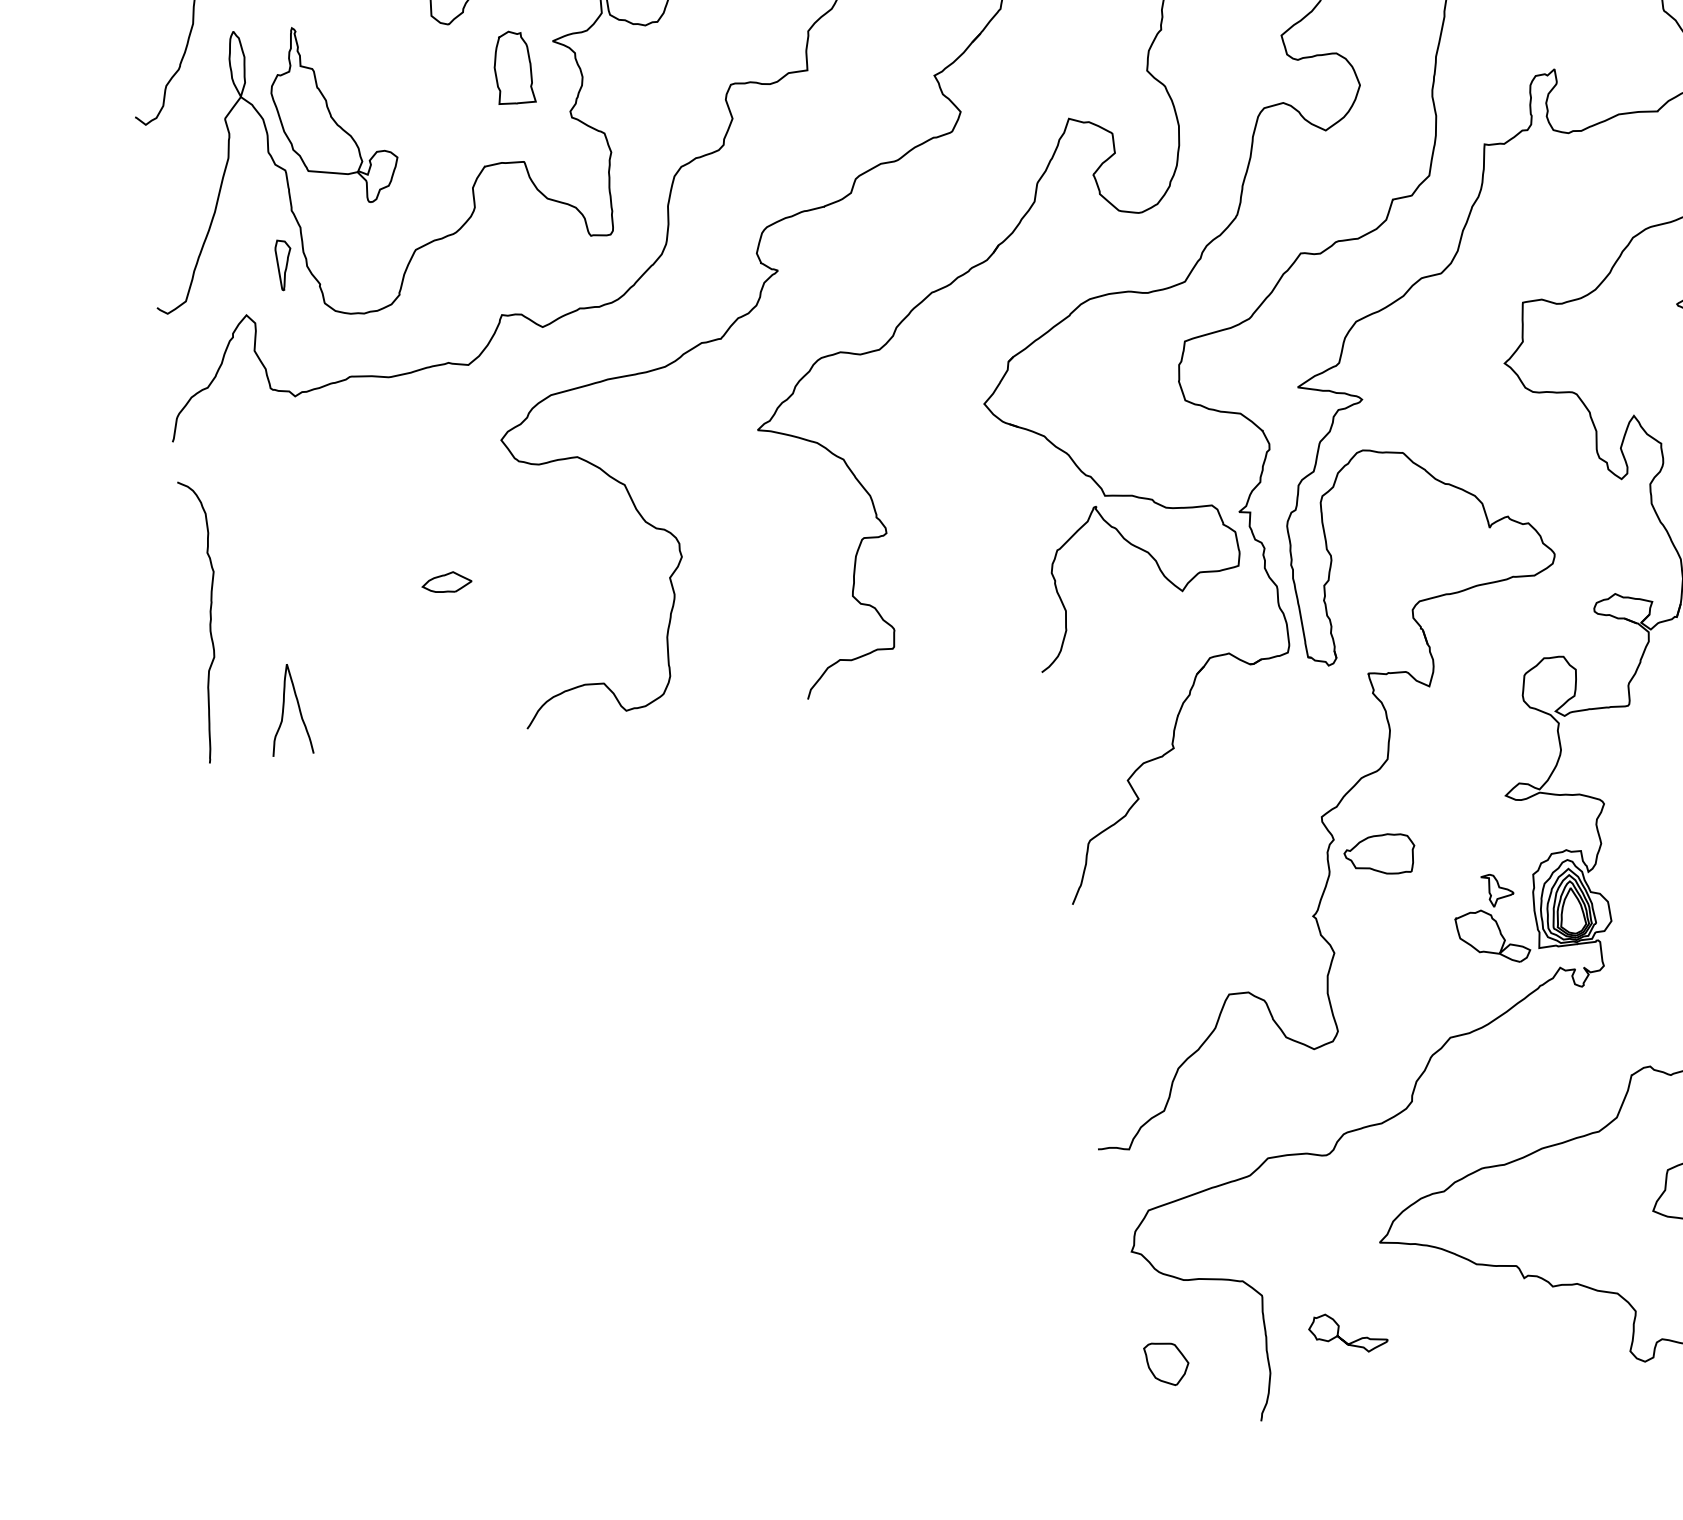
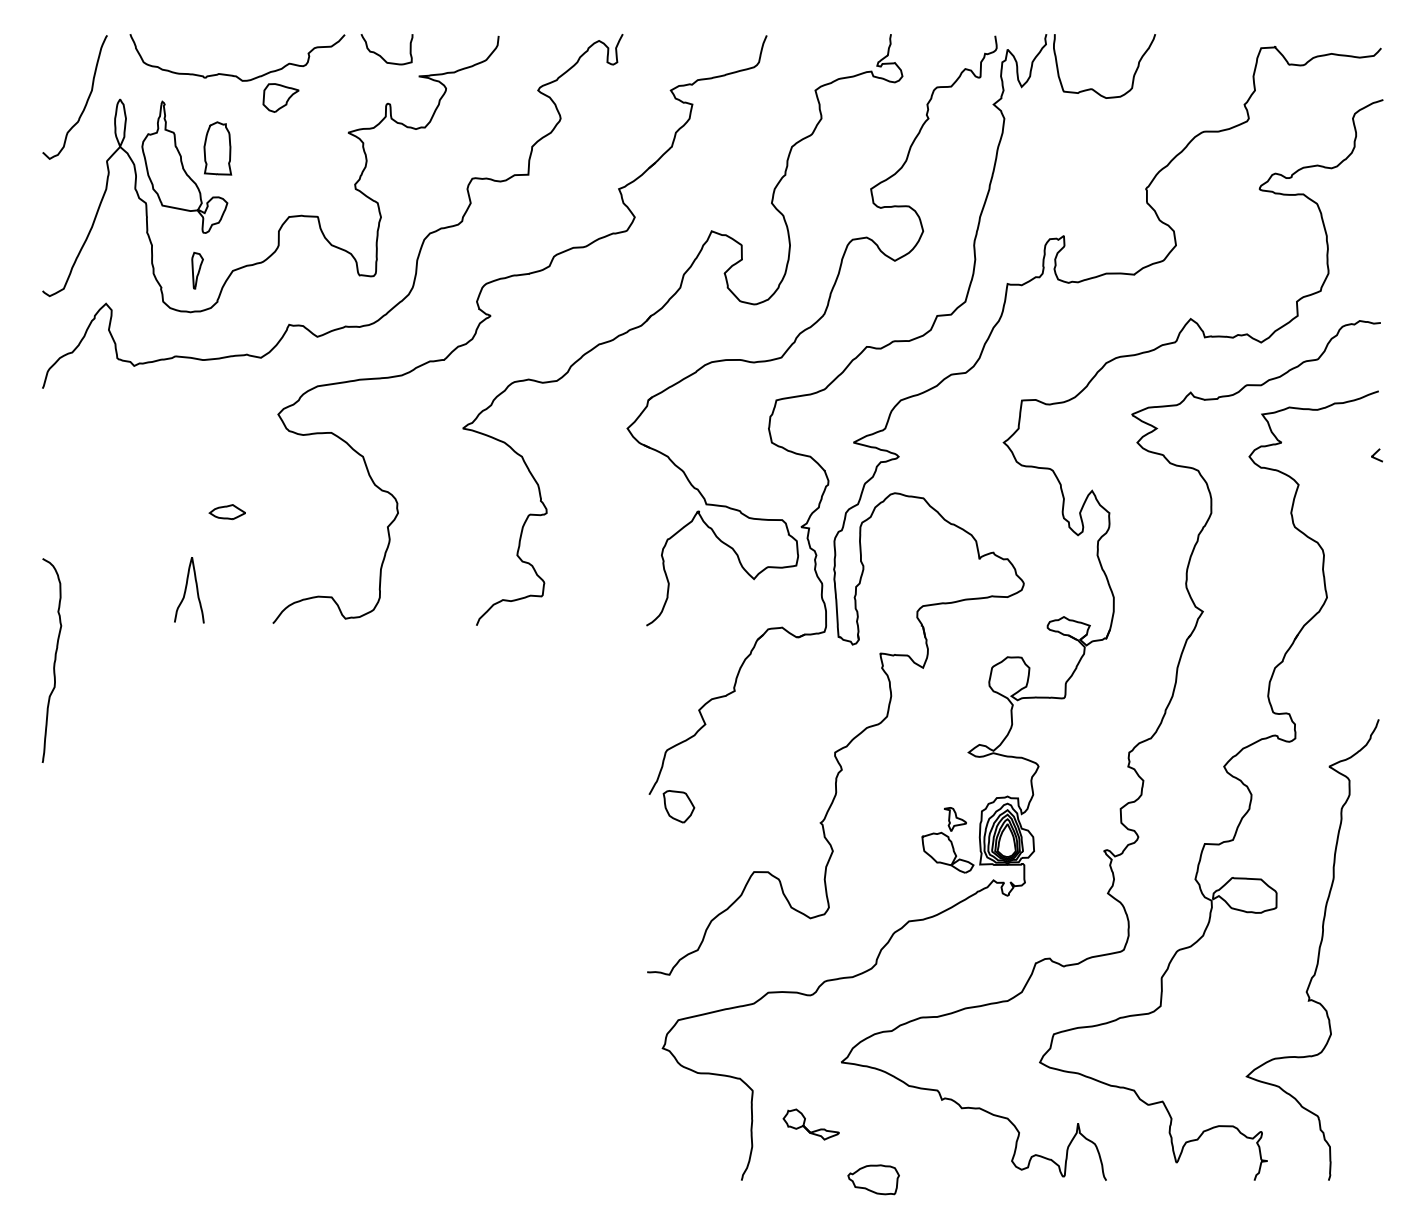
part: (512, 67) -> (217, 148), moved
part: (284, 264) -> (197, 270), moved
curve: (208, 623) -> (53, 662), moved
curve: (284, 710) -> (186, 590), moved
part: (1379, 854) -> (873, 1179), moved
part: (1166, 1363) -> (678, 806), moved

